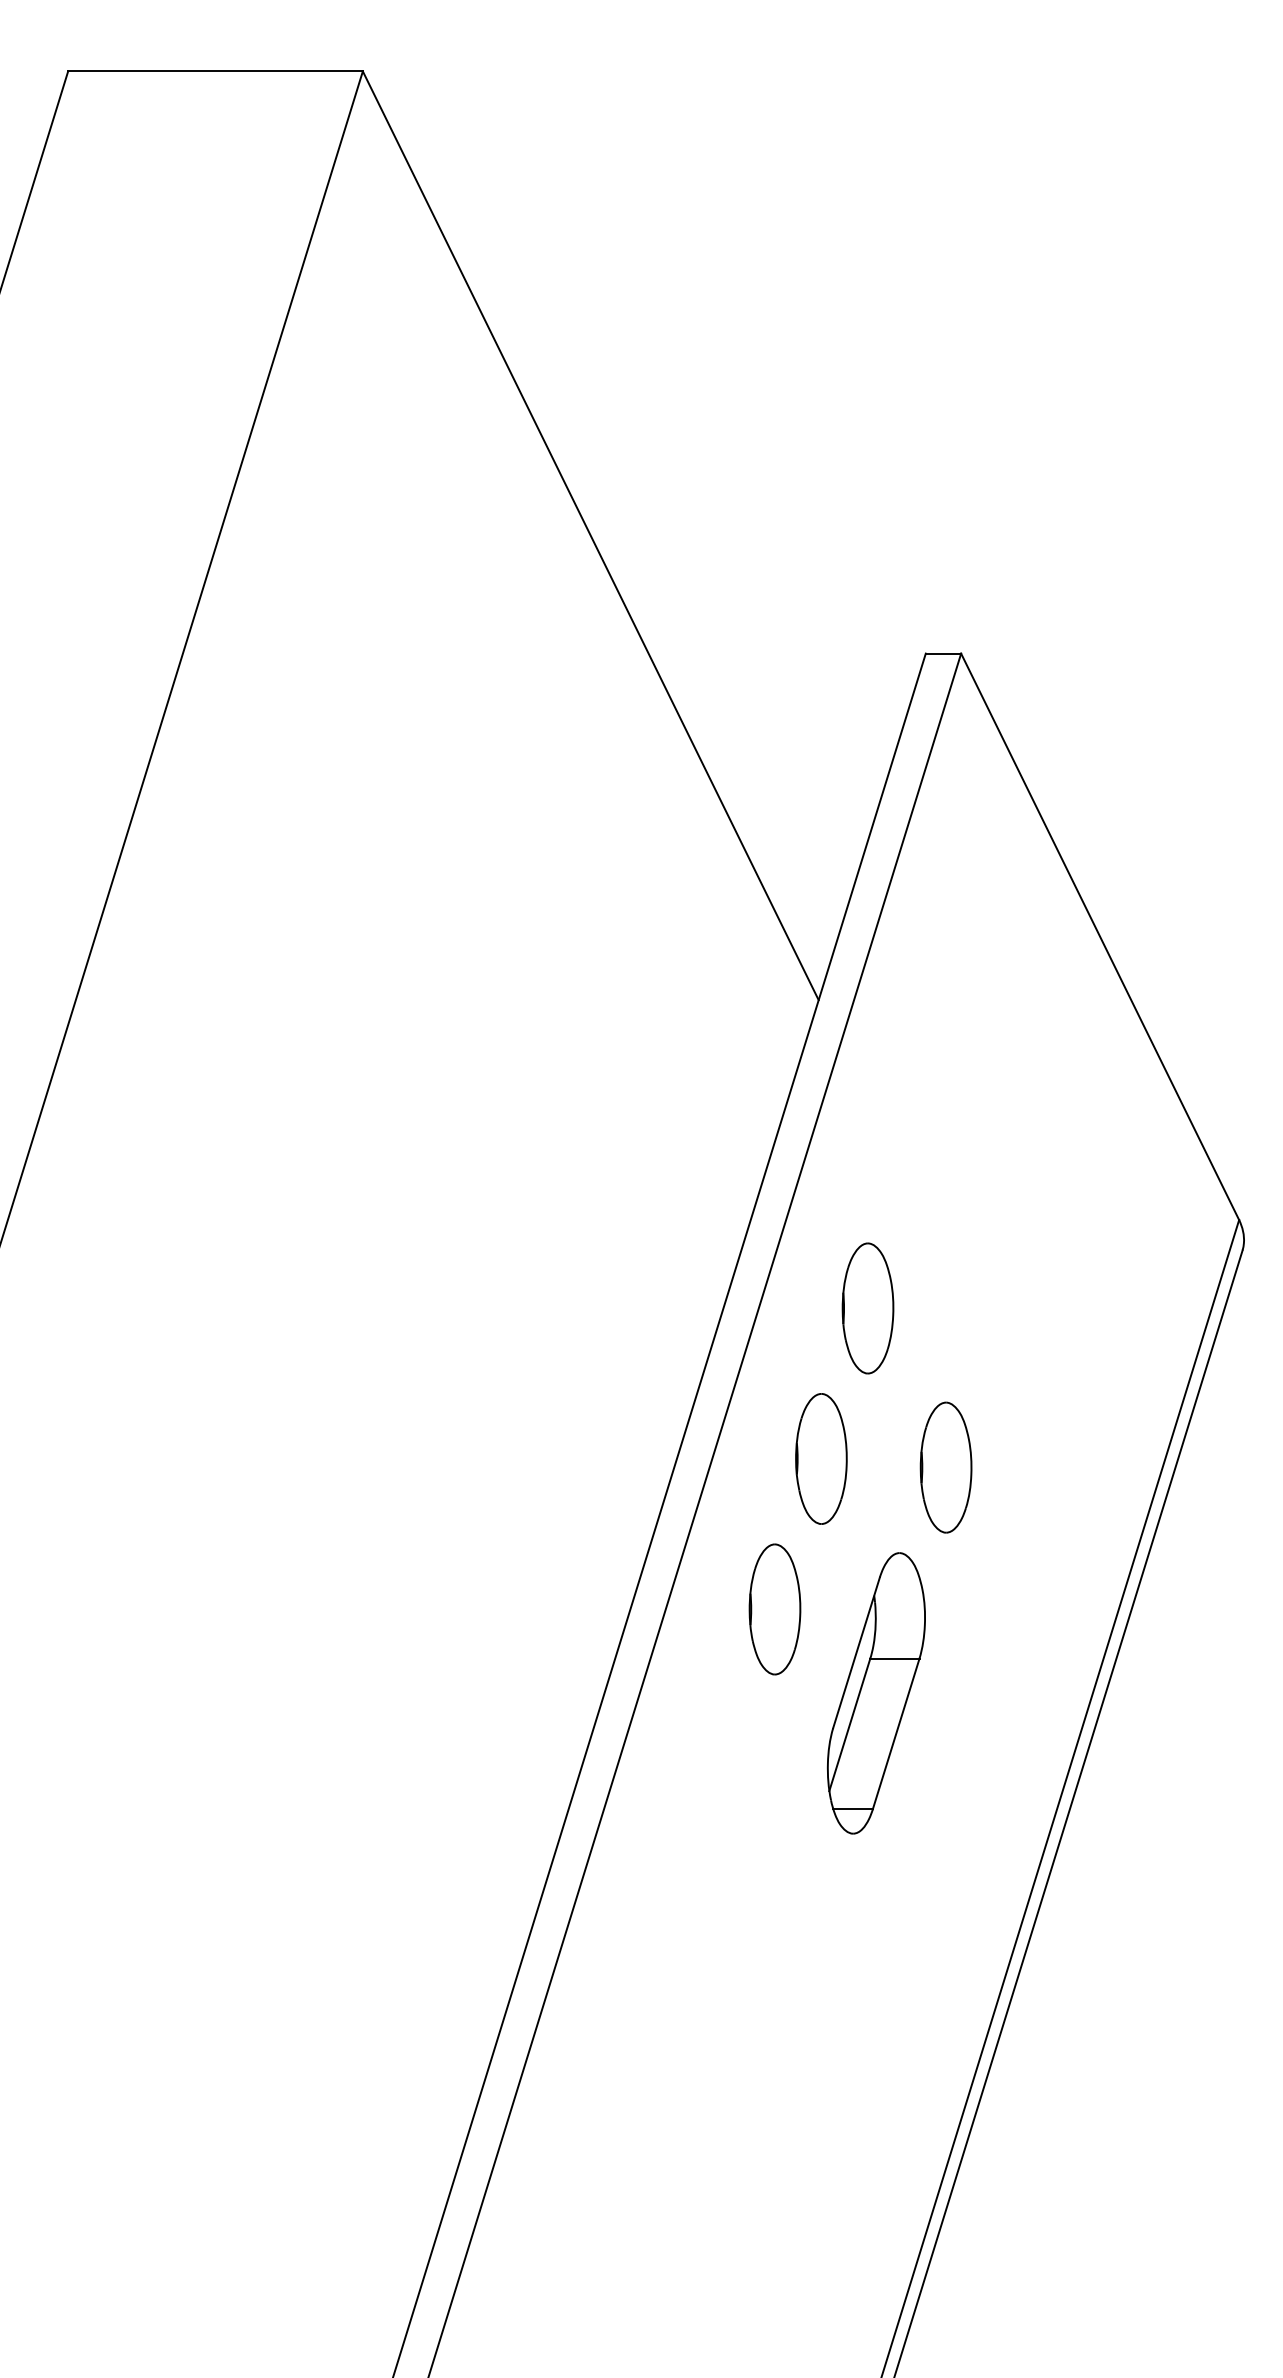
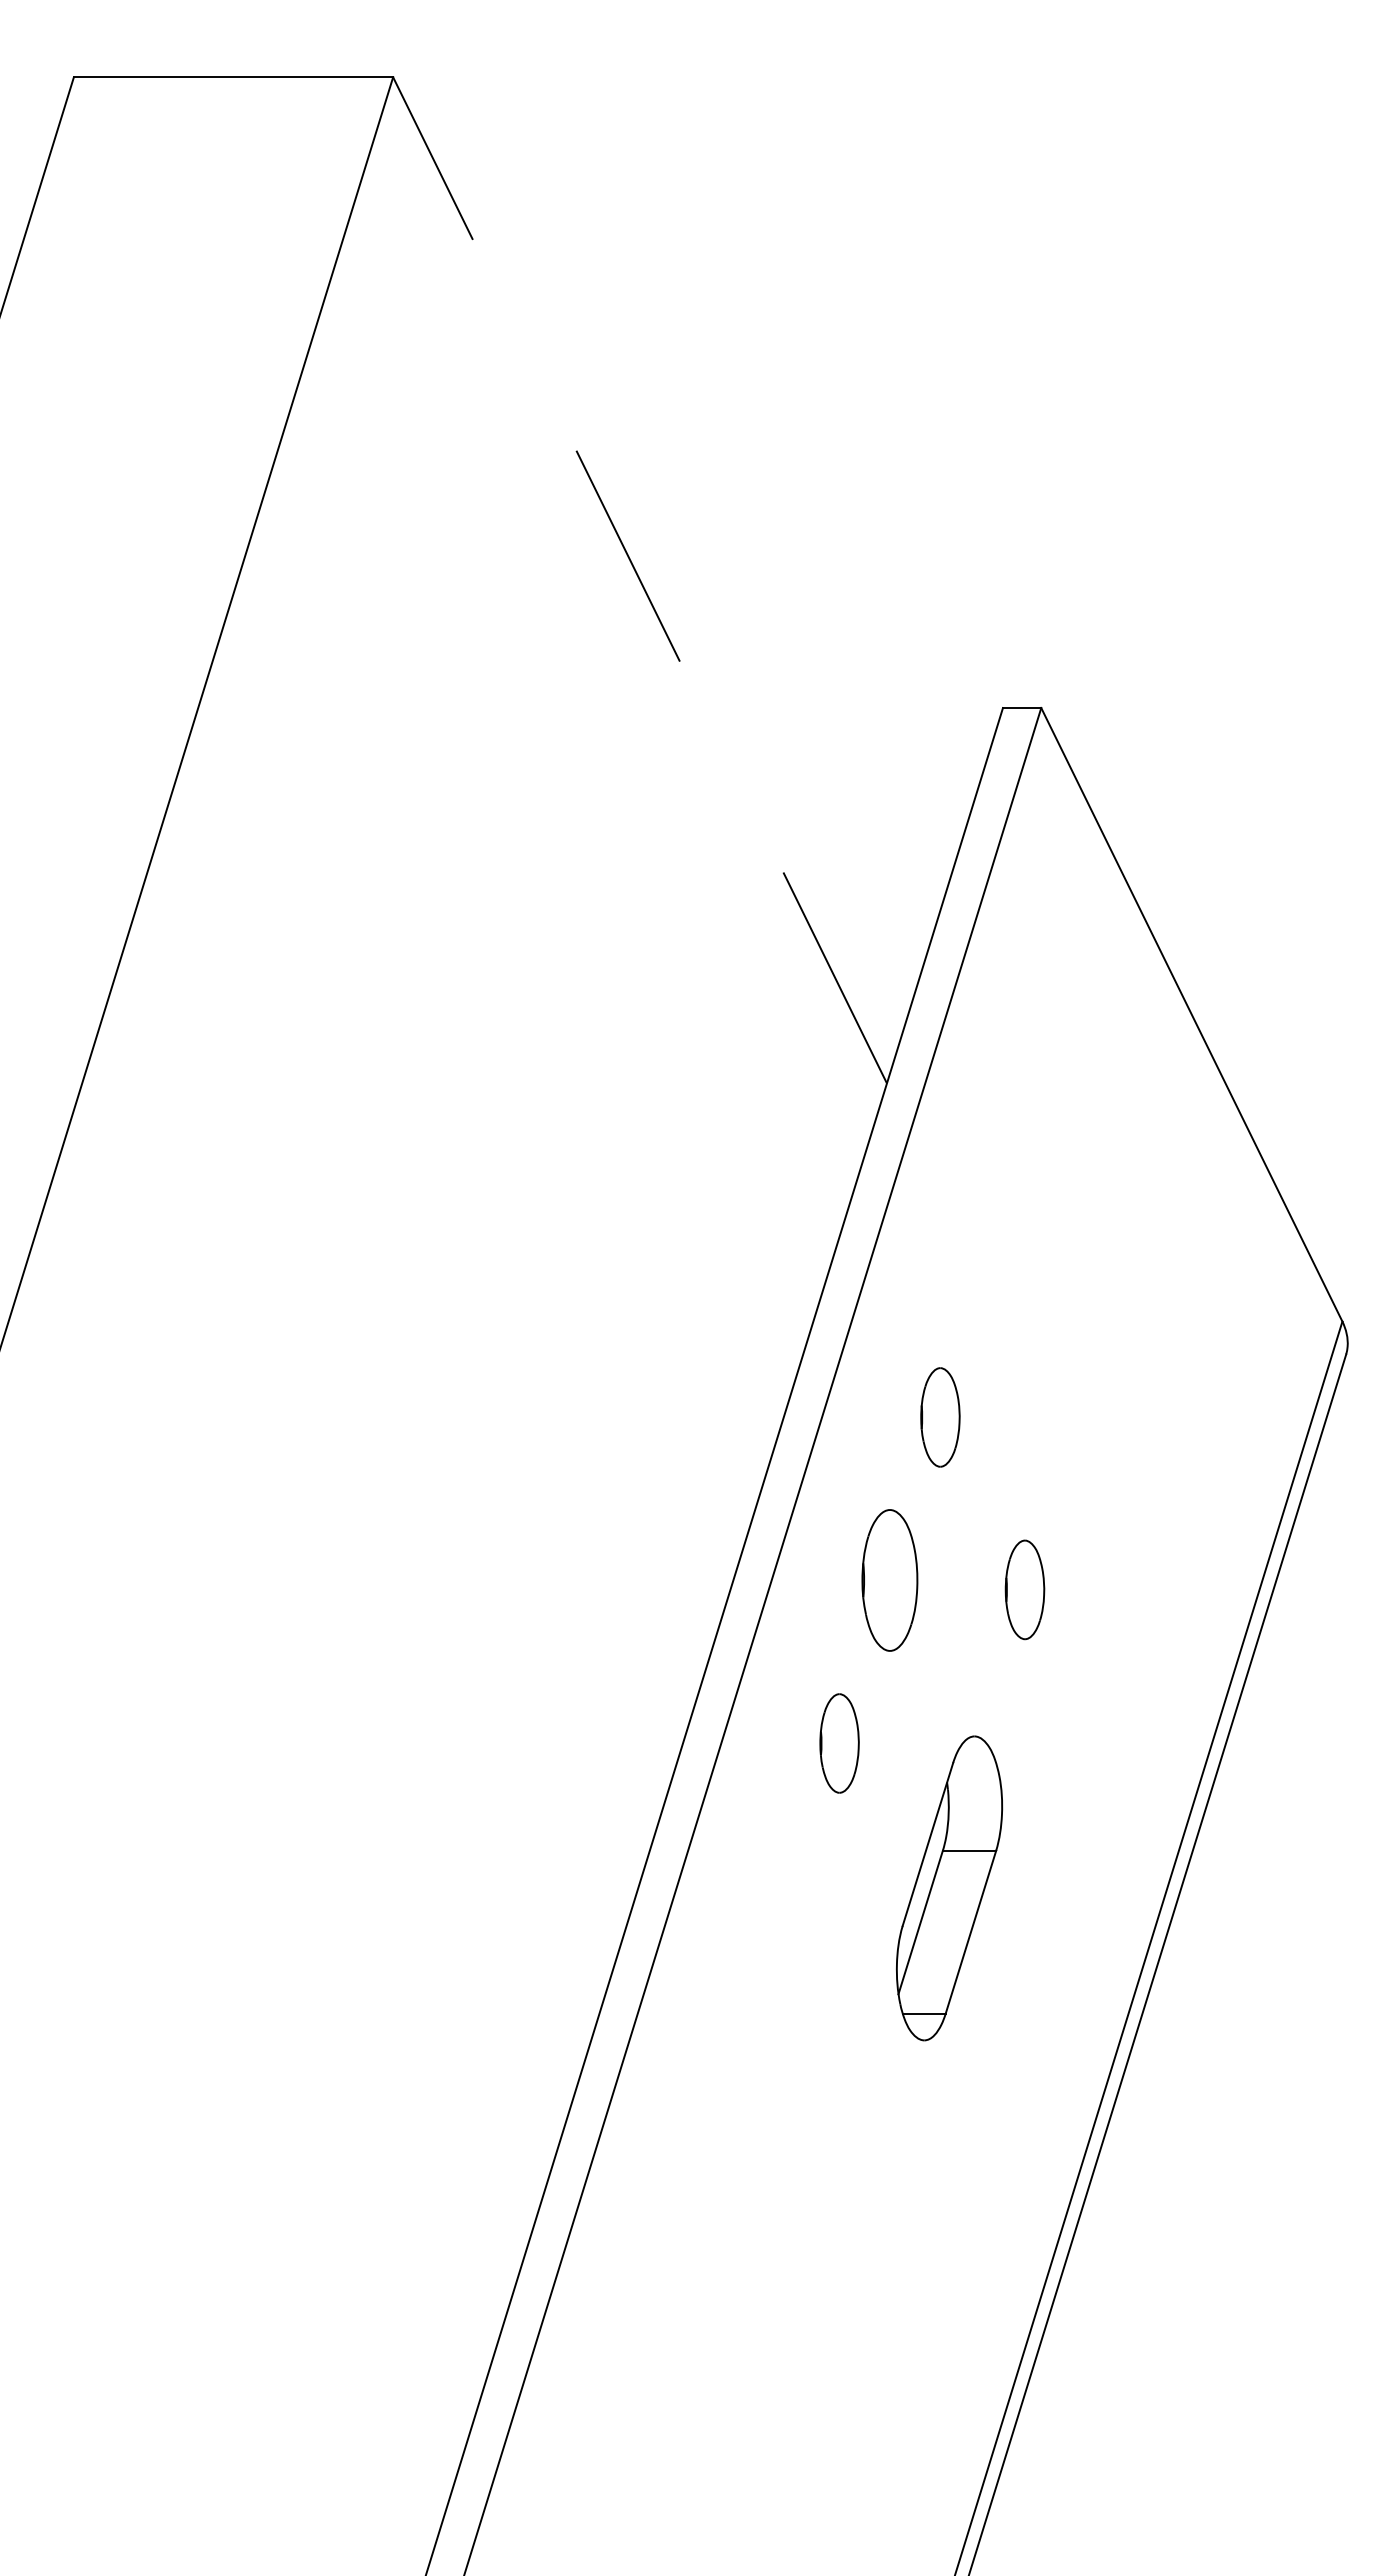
line: (590, 534) -> (639, 579), solid -> dashed
part: (868, 1308) -> (940, 1417), size x0.7
part: (945, 1467) -> (1024, 1589), size x0.7
part: (774, 1609) -> (839, 1743), size x0.7
part: (876, 1693) -> (949, 1888), moved

